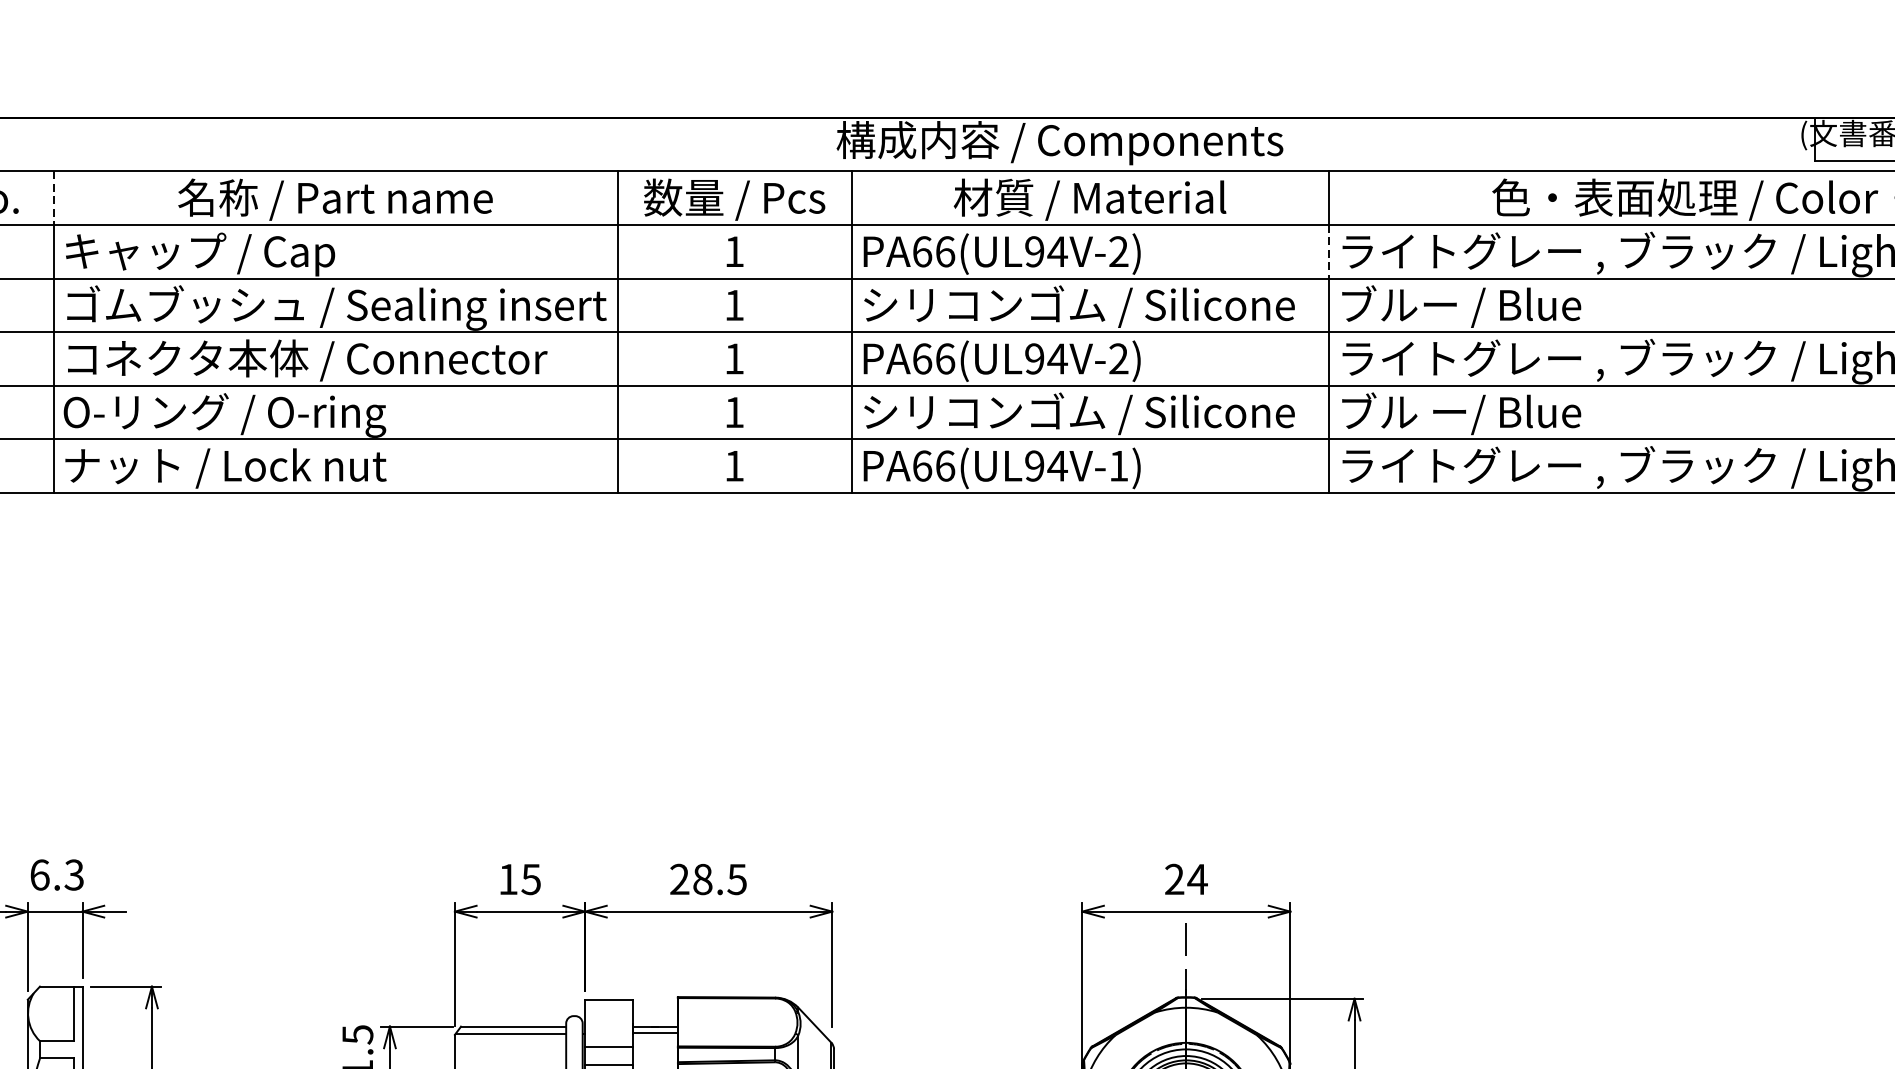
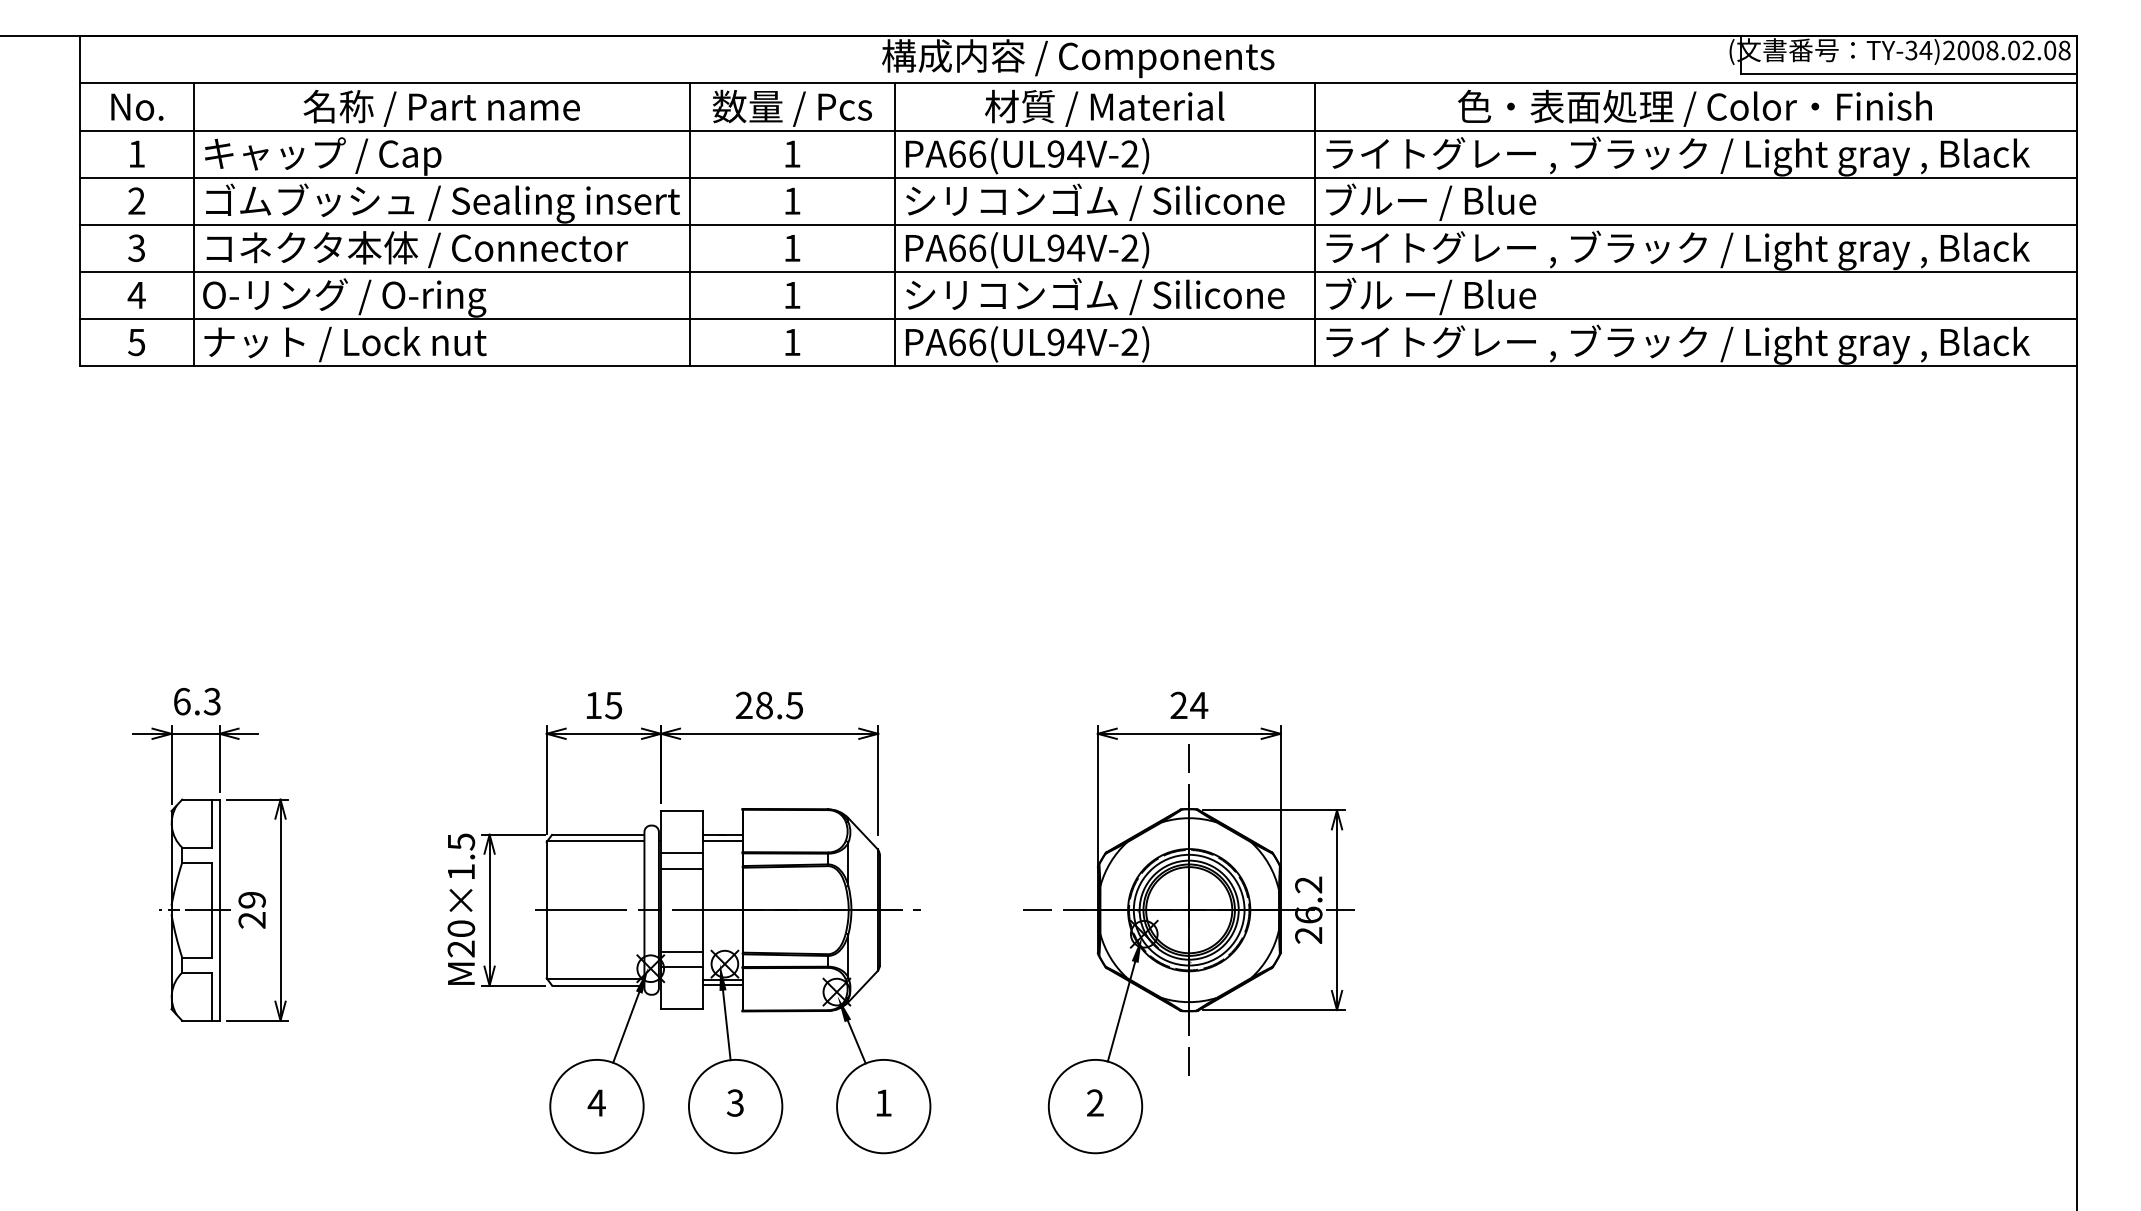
line: (54, 197) -> (194, 106), dashed -> solid
line: (1328, 252) -> (1314, 154), dashed -> solid
text: (1118, 465) -> (1129, 341), PA66(UL94V-1) -> PA66(UL94V-2)

